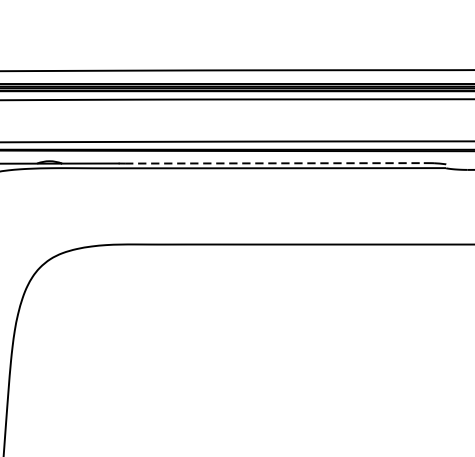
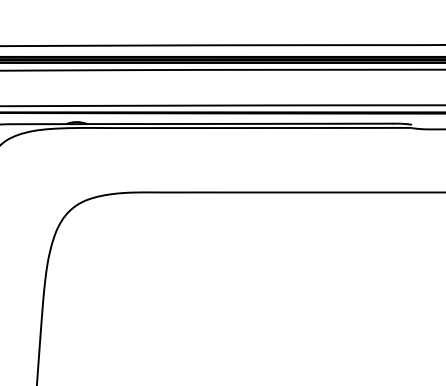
line: (275, 162) -> (267, 123), dashed -> solid

